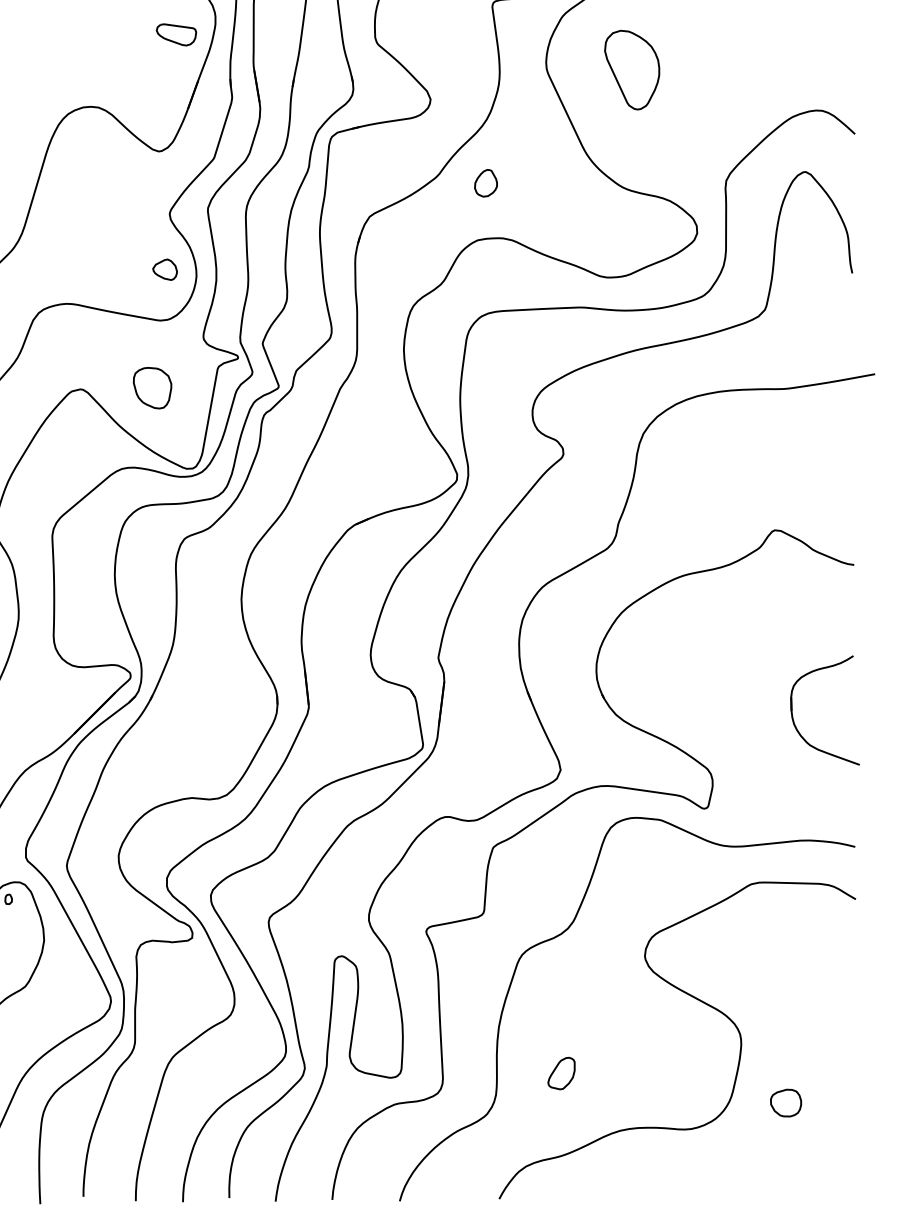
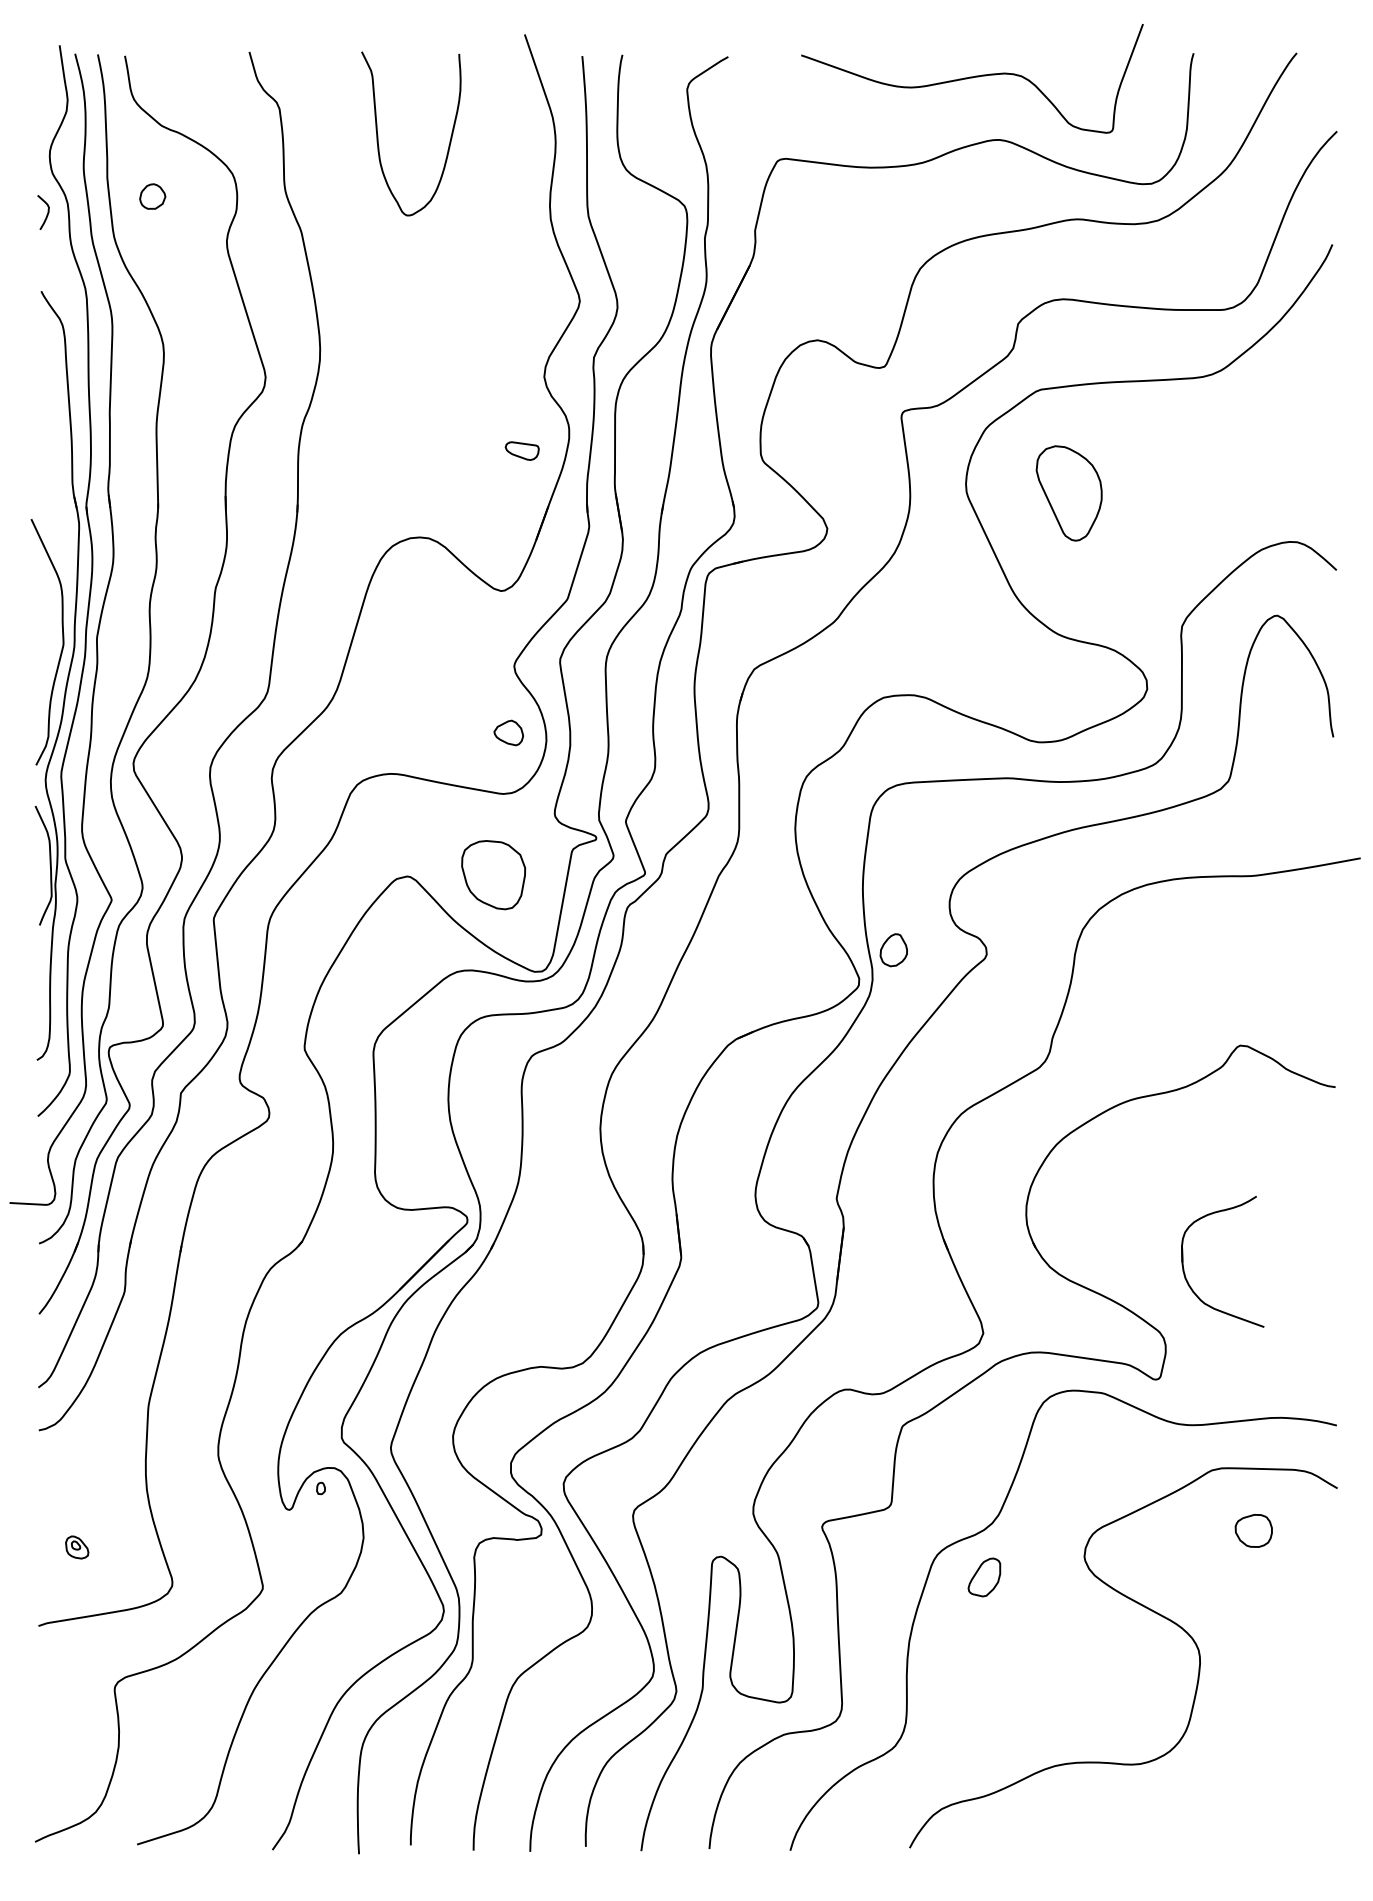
part: (175, 34) -> (521, 450), size x0.7
part: (485, 183) -> (893, 950), moved
part: (152, 387) -> (493, 874), size x1.4
part: (793, 716) -> (1184, 1268), moved
part: (561, 1073) -> (984, 1577), moved
part: (785, 1102) -> (1253, 1530), moved

